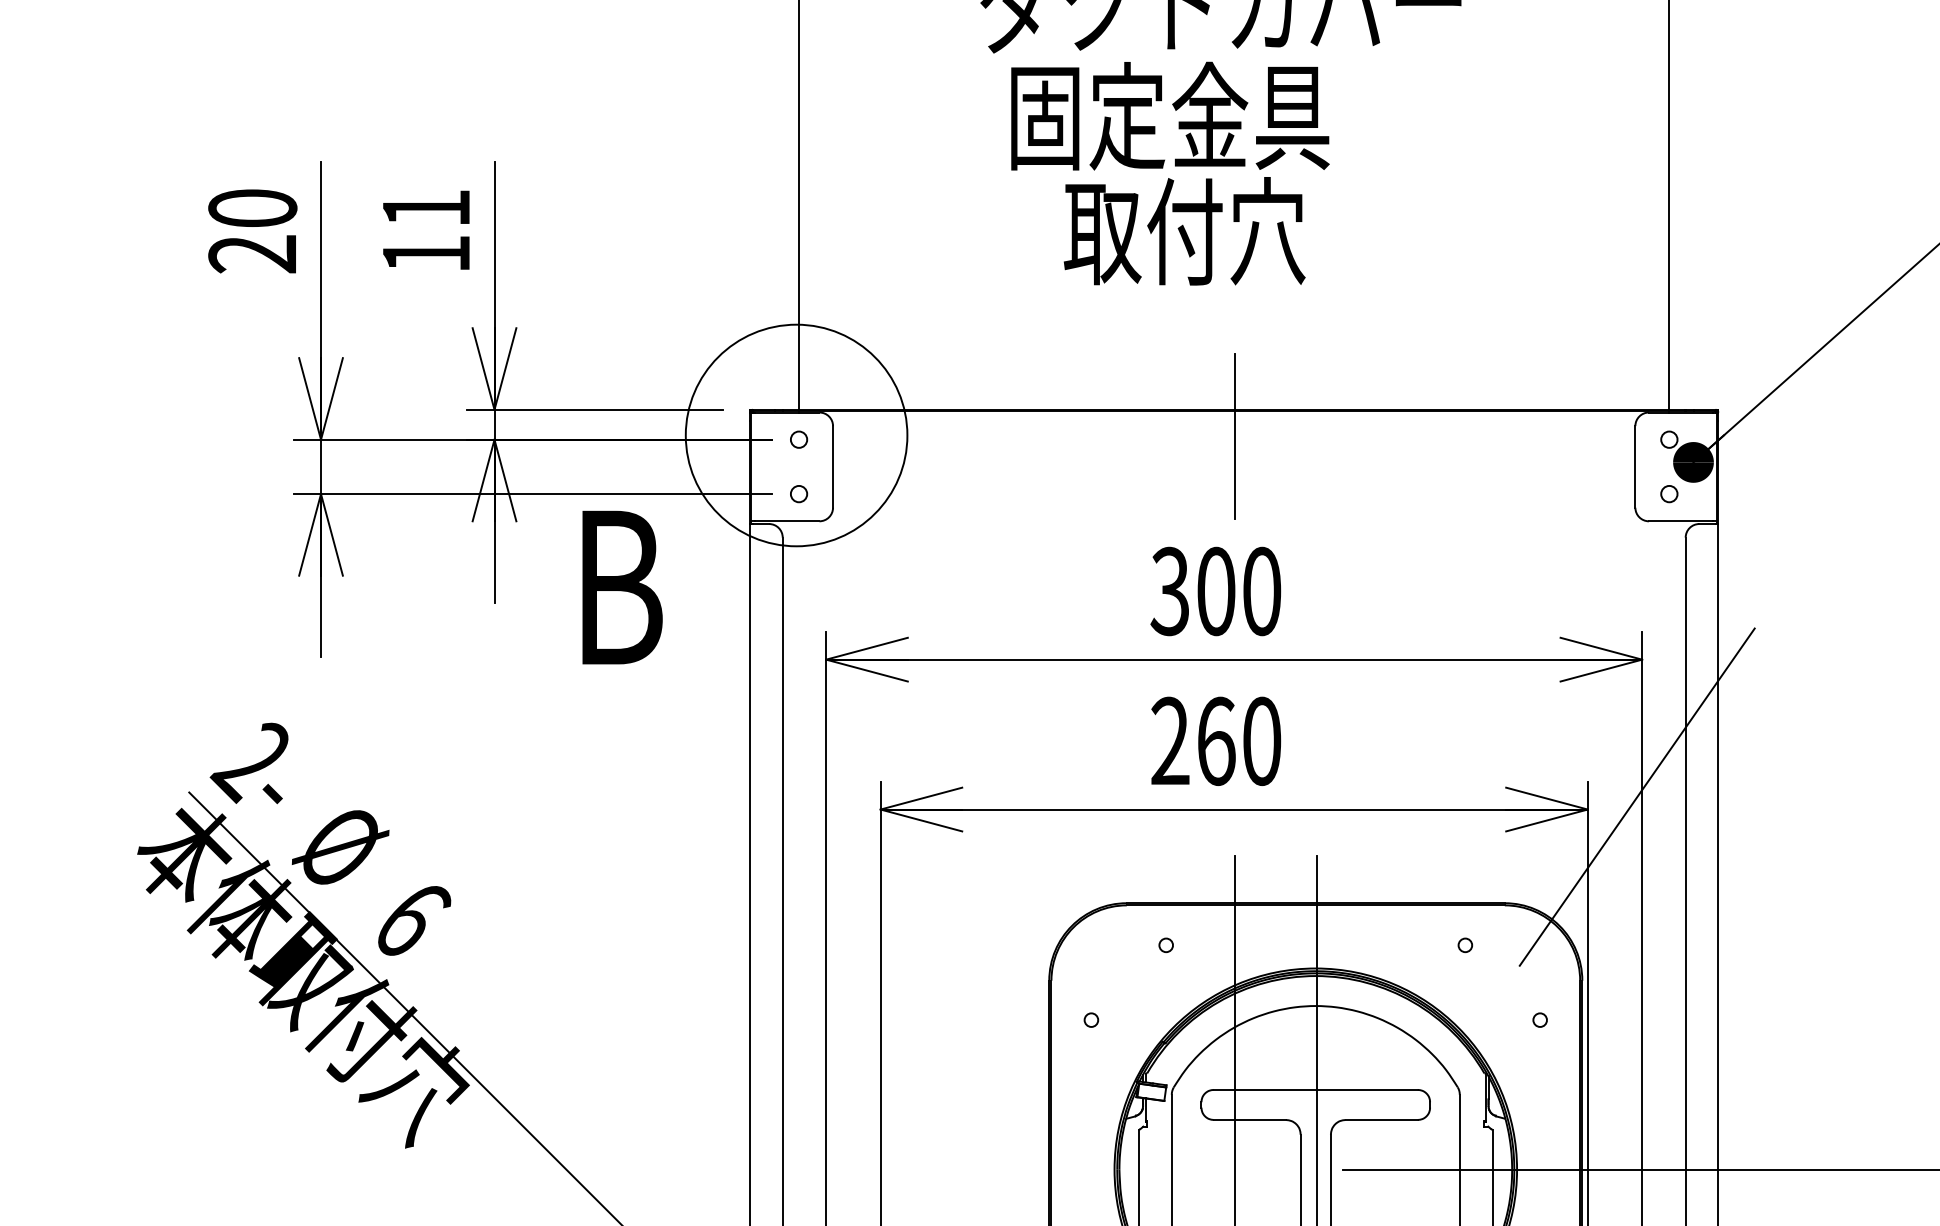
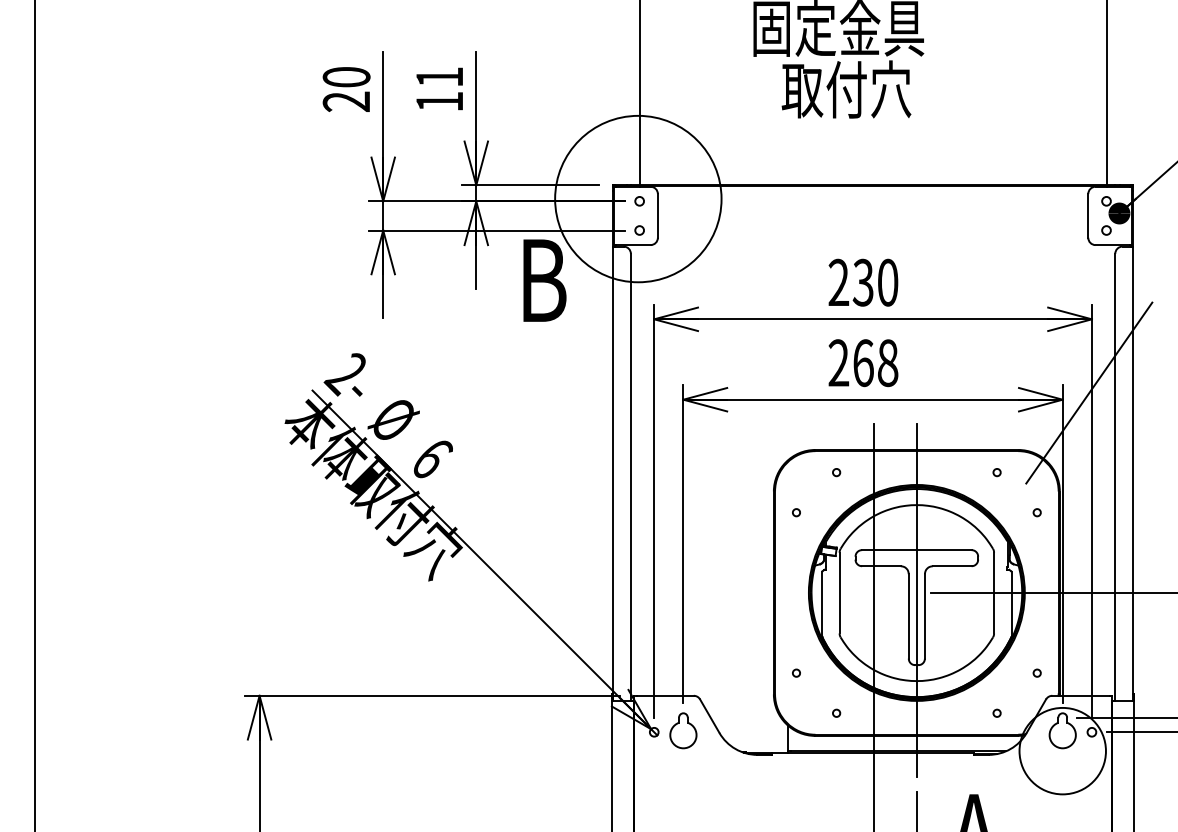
circle: (795, 434) -> (637, 198), size x1.4
line: (1234, 436) -> (873, 199), removed
text: (1192, 591) -> (850, 282), 300 -> 230
text: (1262, 740) -> (888, 362), 260 -> 268

